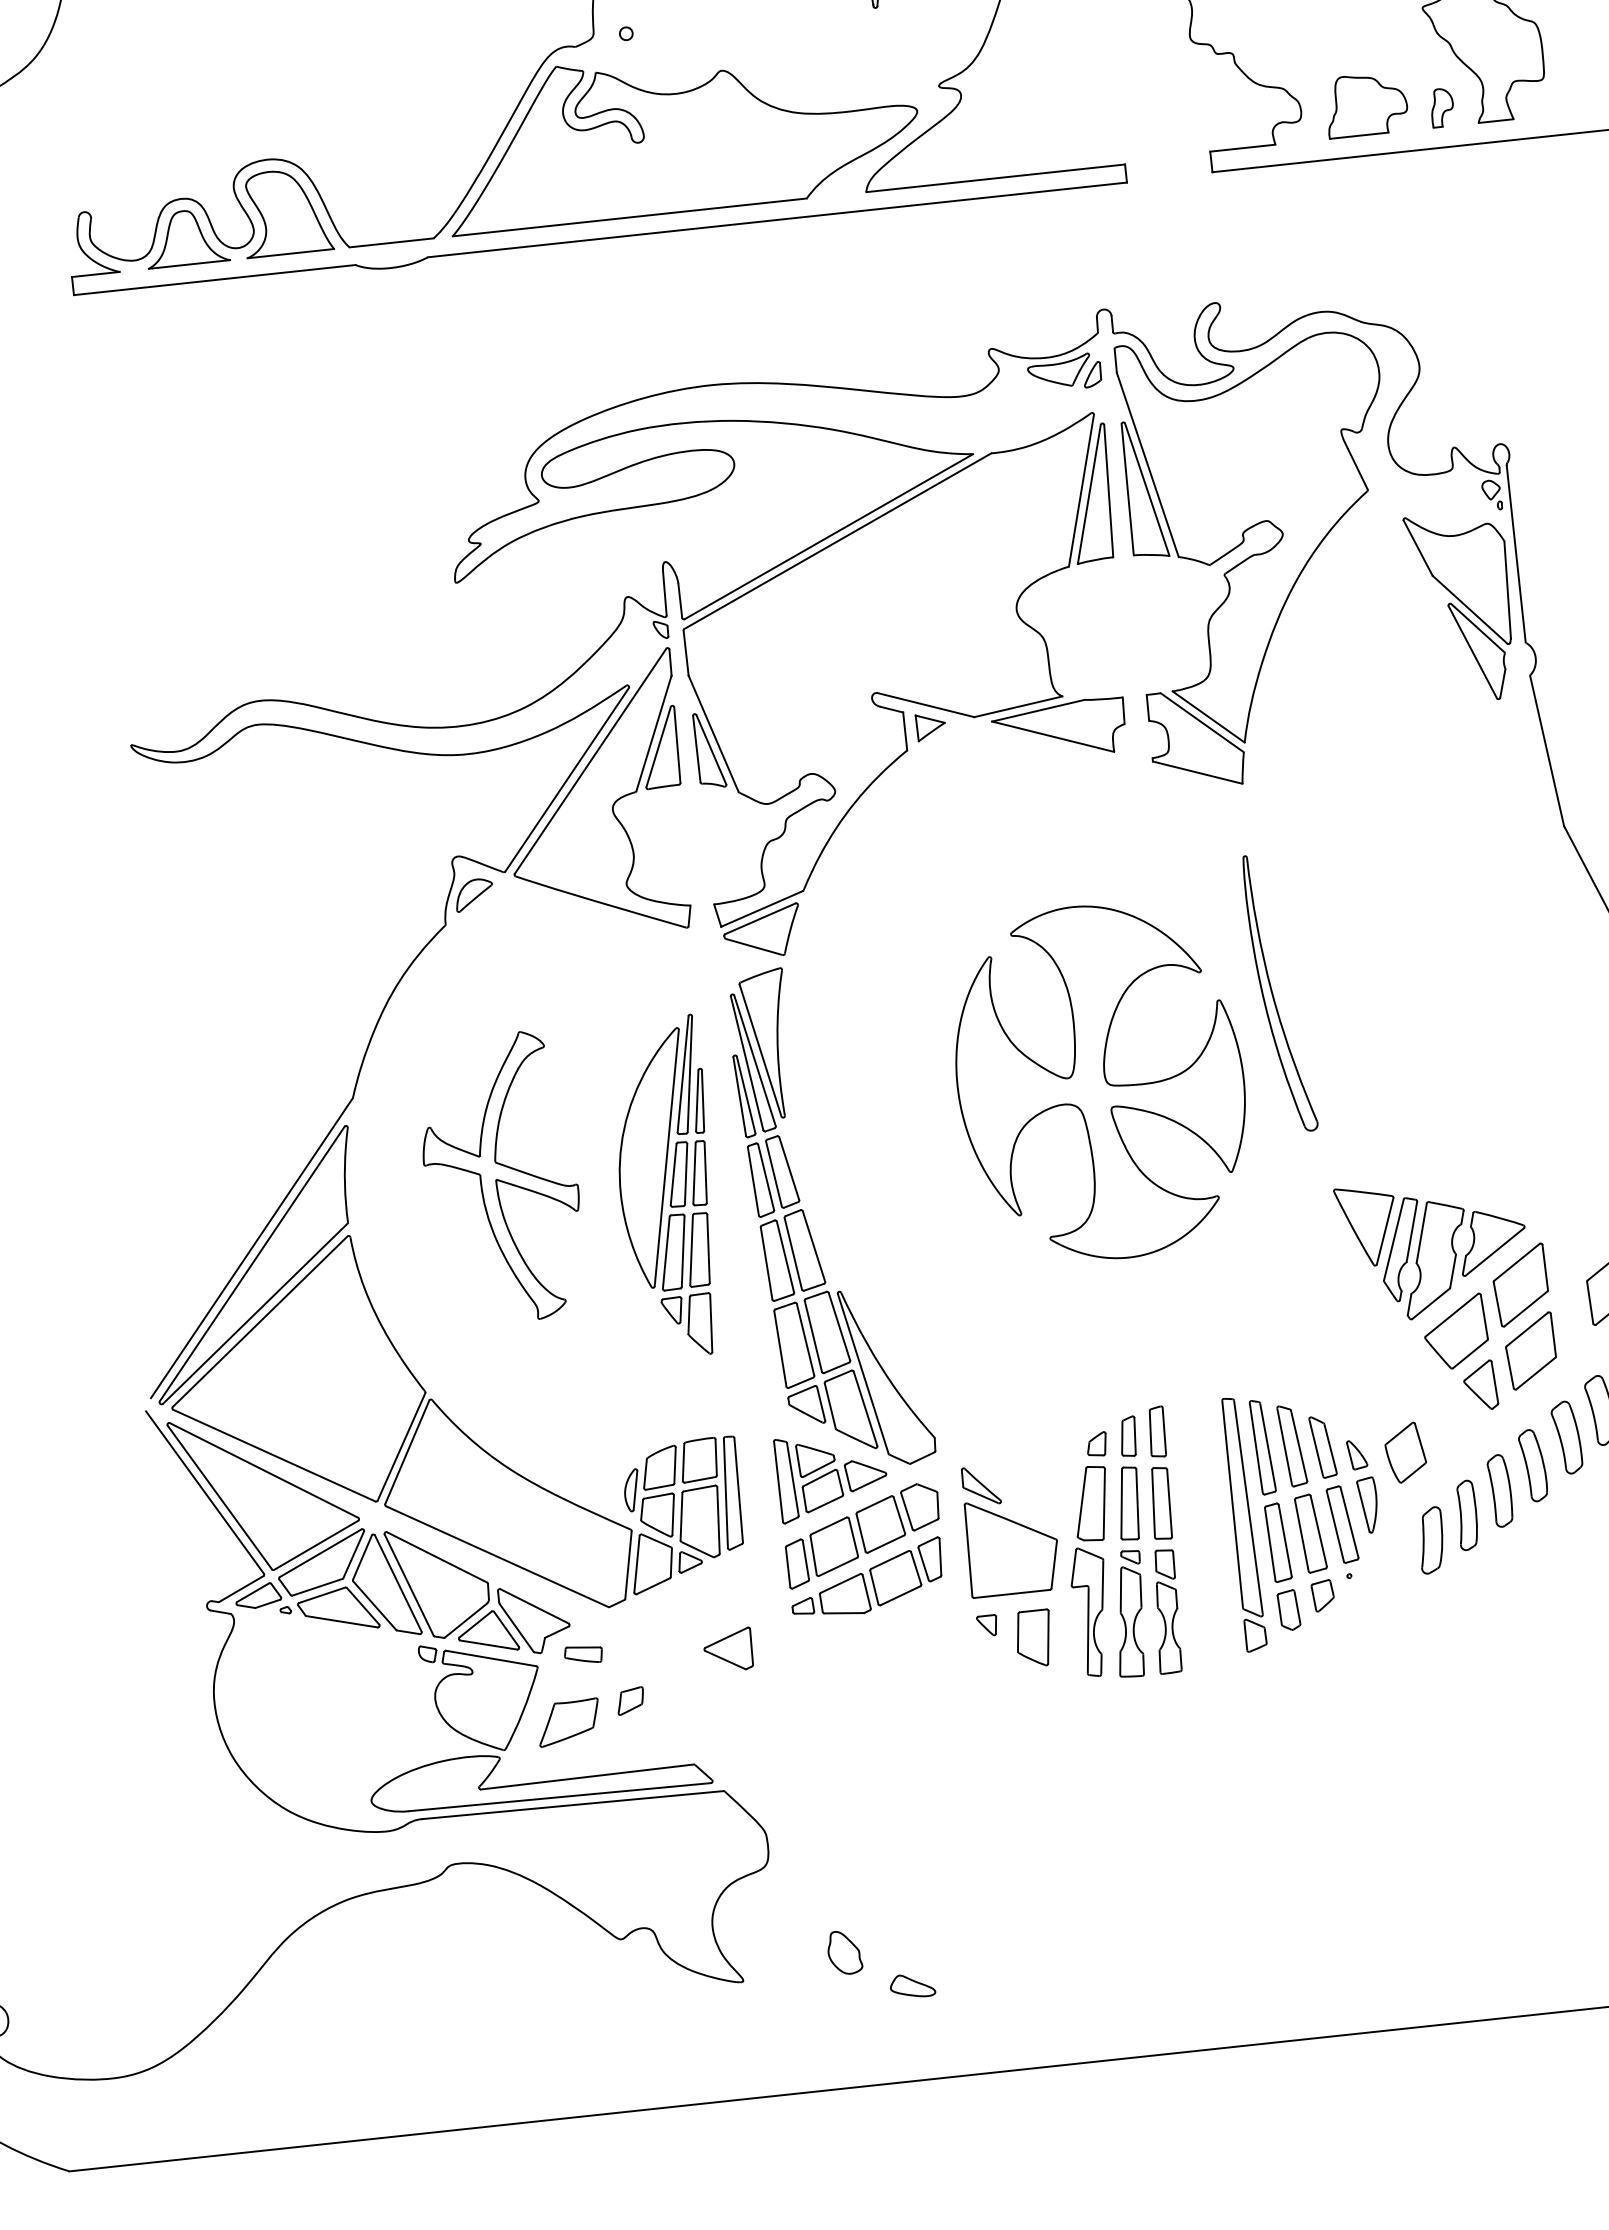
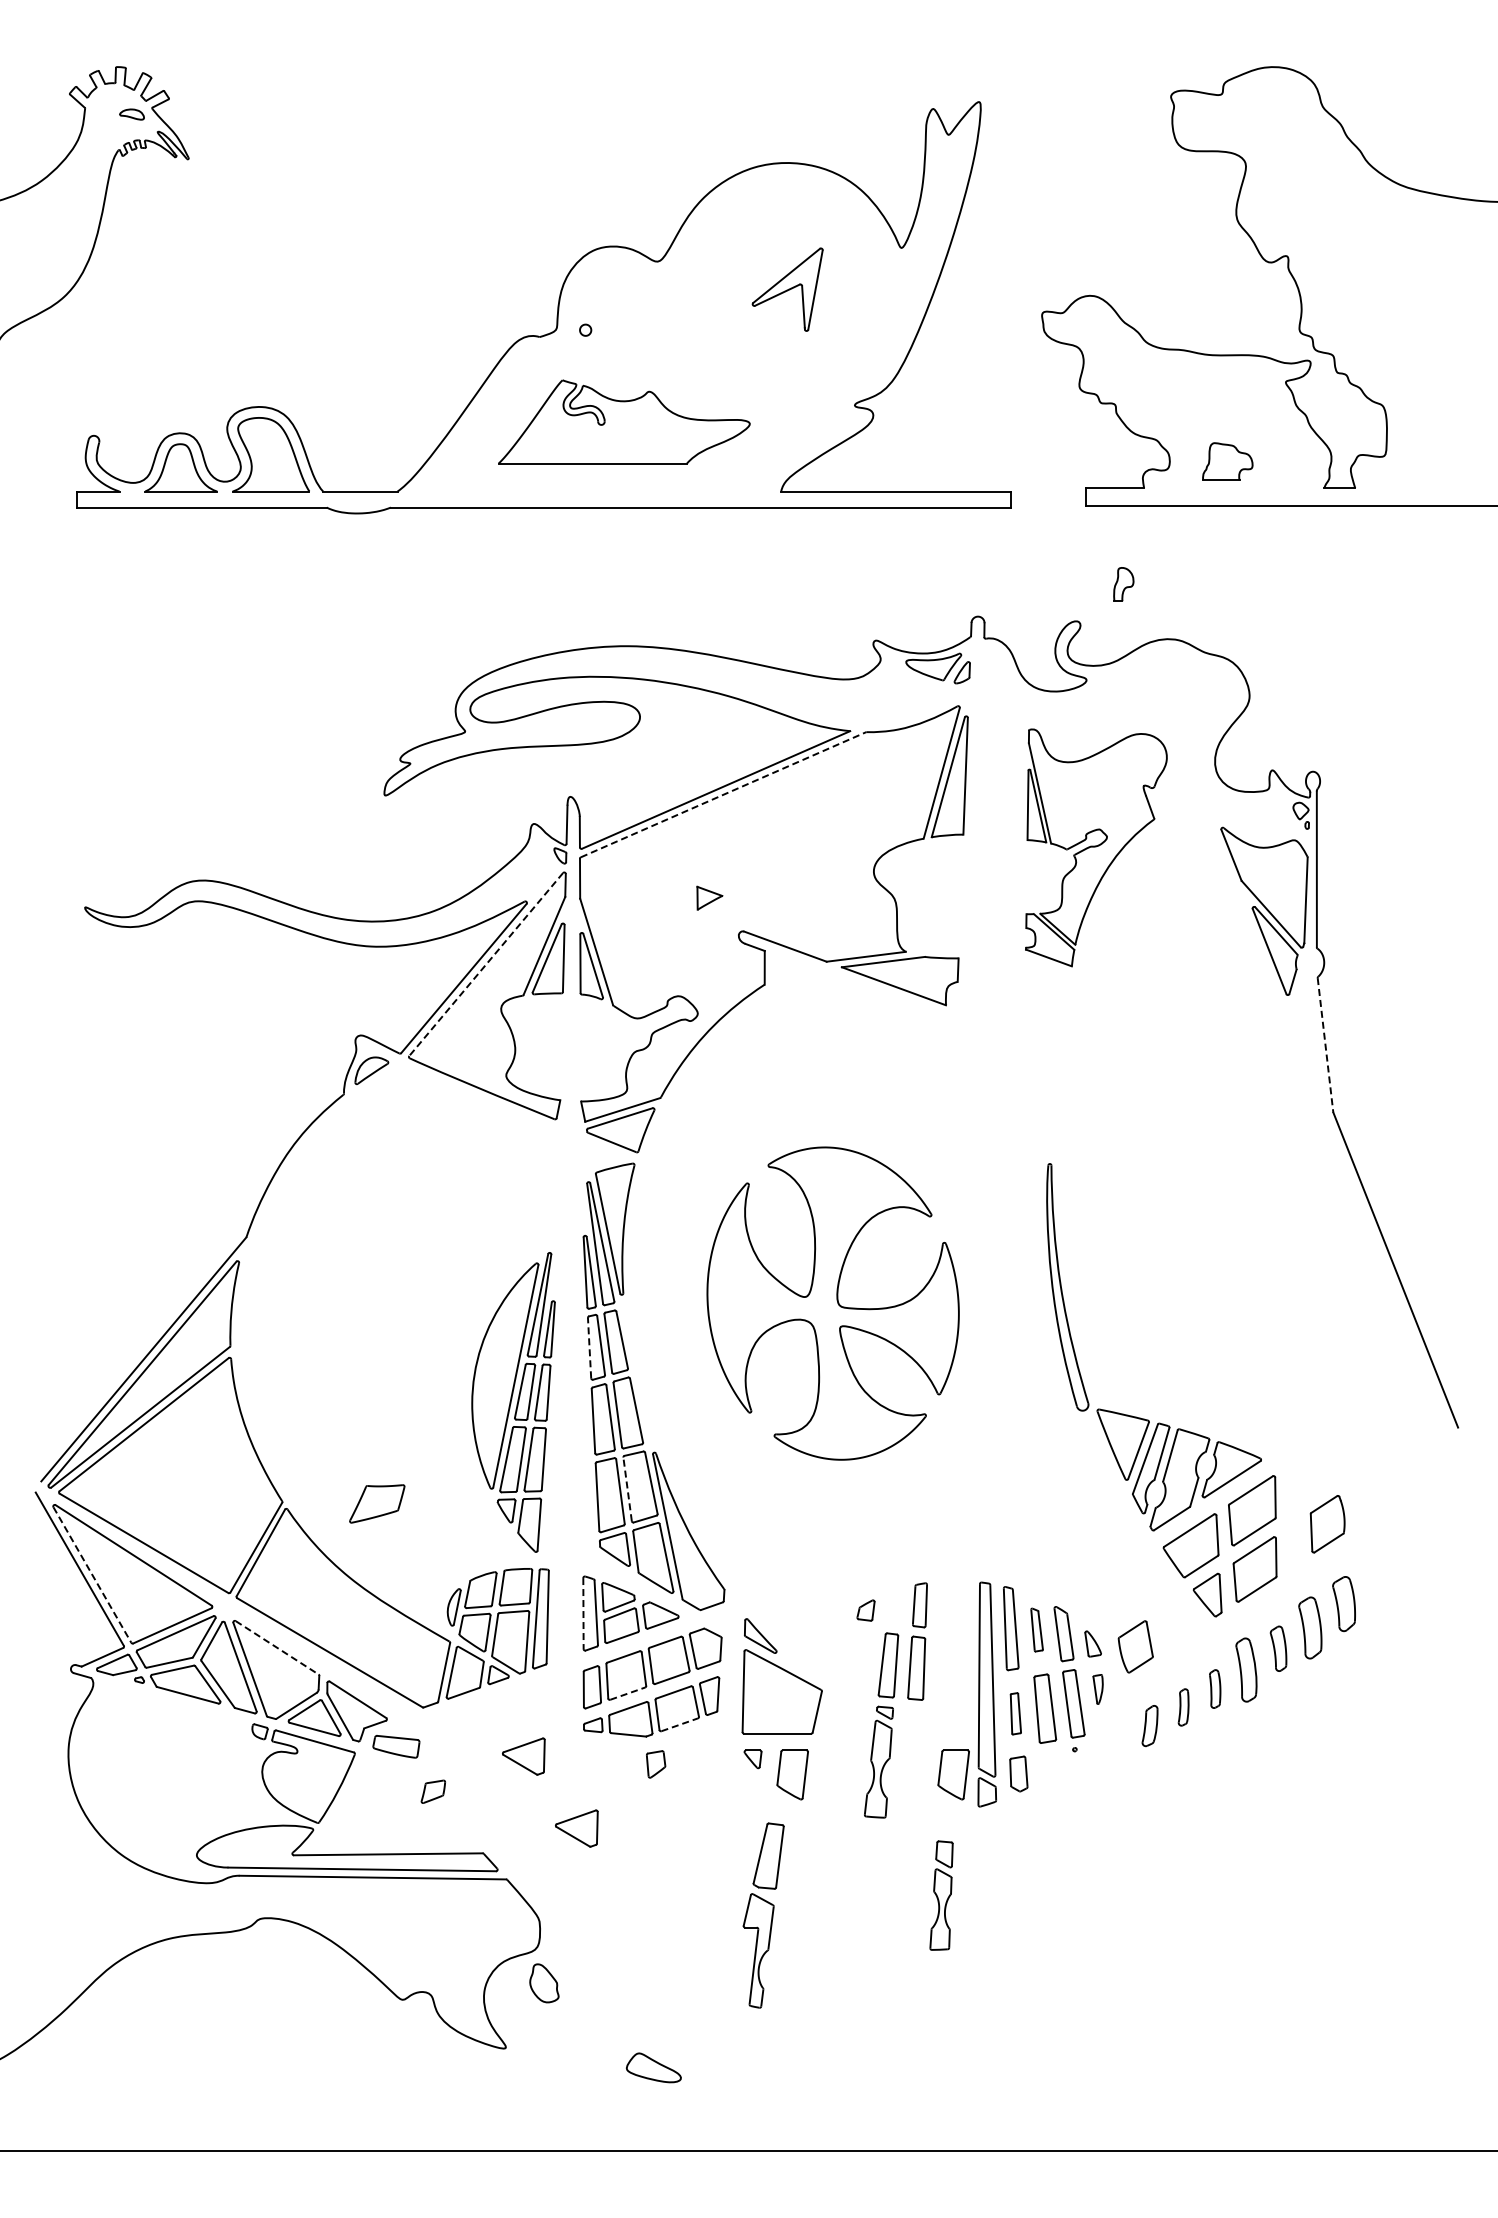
part: (1366, 104) -> (1227, 461), size x0.7
part: (1441, 107) -> (1123, 584), moved
part: (681, 132) -> (624, 421), size x0.6
line: (837, 540) -> (723, 794), solid -> dashed
part: (1264, 555) -> (1096, 847), size x0.6
part: (930, 726) -> (709, 897), moved
line: (1547, 751) -> (1325, 1045), solid -> dashed
line: (589, 761) -> (485, 964), solid -> dashed
part: (1279, 993) -> (1067, 1287), moved
part: (1099, 1082) -> (832, 1303), moved
part: (500, 1178) -> (368, 1321), removed
line: (753, 1180) -> (589, 1347), solid -> dashed
part: (667, 1187) -> (513, 1402), moved
line: (813, 1335) -> (627, 1488), solid -> dashed
part: (1128, 1436) -> (894, 1606), removed
part: (1566, 1437) -> (1278, 1648), size x0.7
part: (1291, 1445) -> (1036, 1629), size x0.6
line: (778, 1481) -> (583, 1613), solid -> dashed
part: (1499, 1490) -> (1214, 1688), size x0.6
line: (220, 1498) -> (92, 1575), solid -> dashed
part: (1367, 1505) -> (1097, 1689), size x0.6
part: (1466, 1515) -> (1183, 1707), size x0.6
part: (1430, 1539) -> (1149, 1725), size x0.7
part: (1277, 1542) -> (1015, 1713), size x0.6
line: (437, 1558) -> (277, 1648), solid -> dashed
line: (838, 1566) -> (628, 1693), solid -> dashed
part: (1092, 1571) -> (763, 1915), moved
line: (901, 1595) -> (680, 1724), solid -> dashed
part: (1323, 1595) -> (656, 1764), moved
part: (1166, 1611) -> (941, 1895), moved
part: (1215, 1618) -> (953, 1774), added
part: (583, 1654) -> (396, 1746), size x1.4
part: (569, 1722) -> (377, 1503), moved
part: (796, 1725) -> (576, 1828), added
part: (844, 1952) -> (544, 1983), moved
part: (912, 1985) -> (653, 2067), size x1.4

